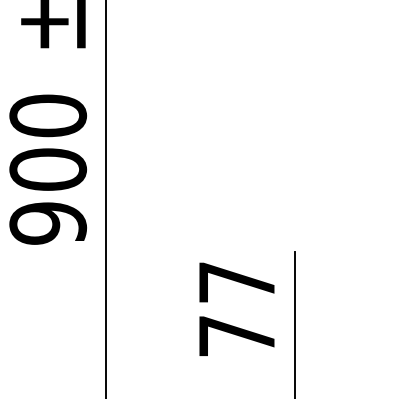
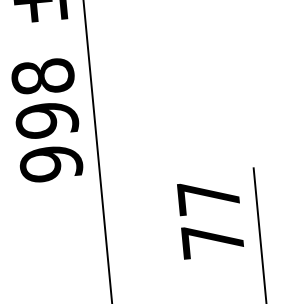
text: (48, 142) -> (45, 98), 900 -> 998

